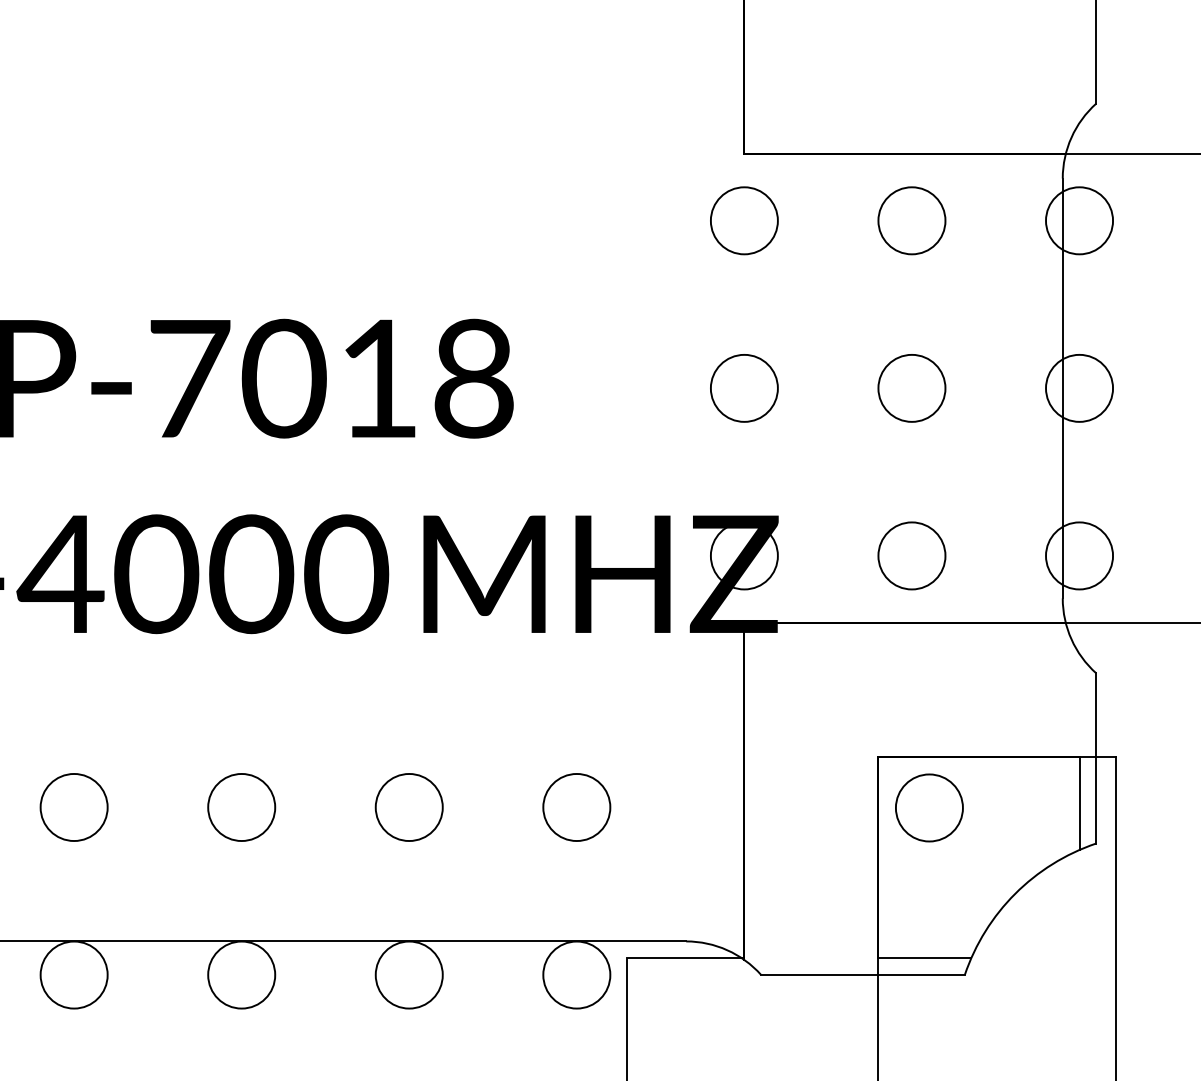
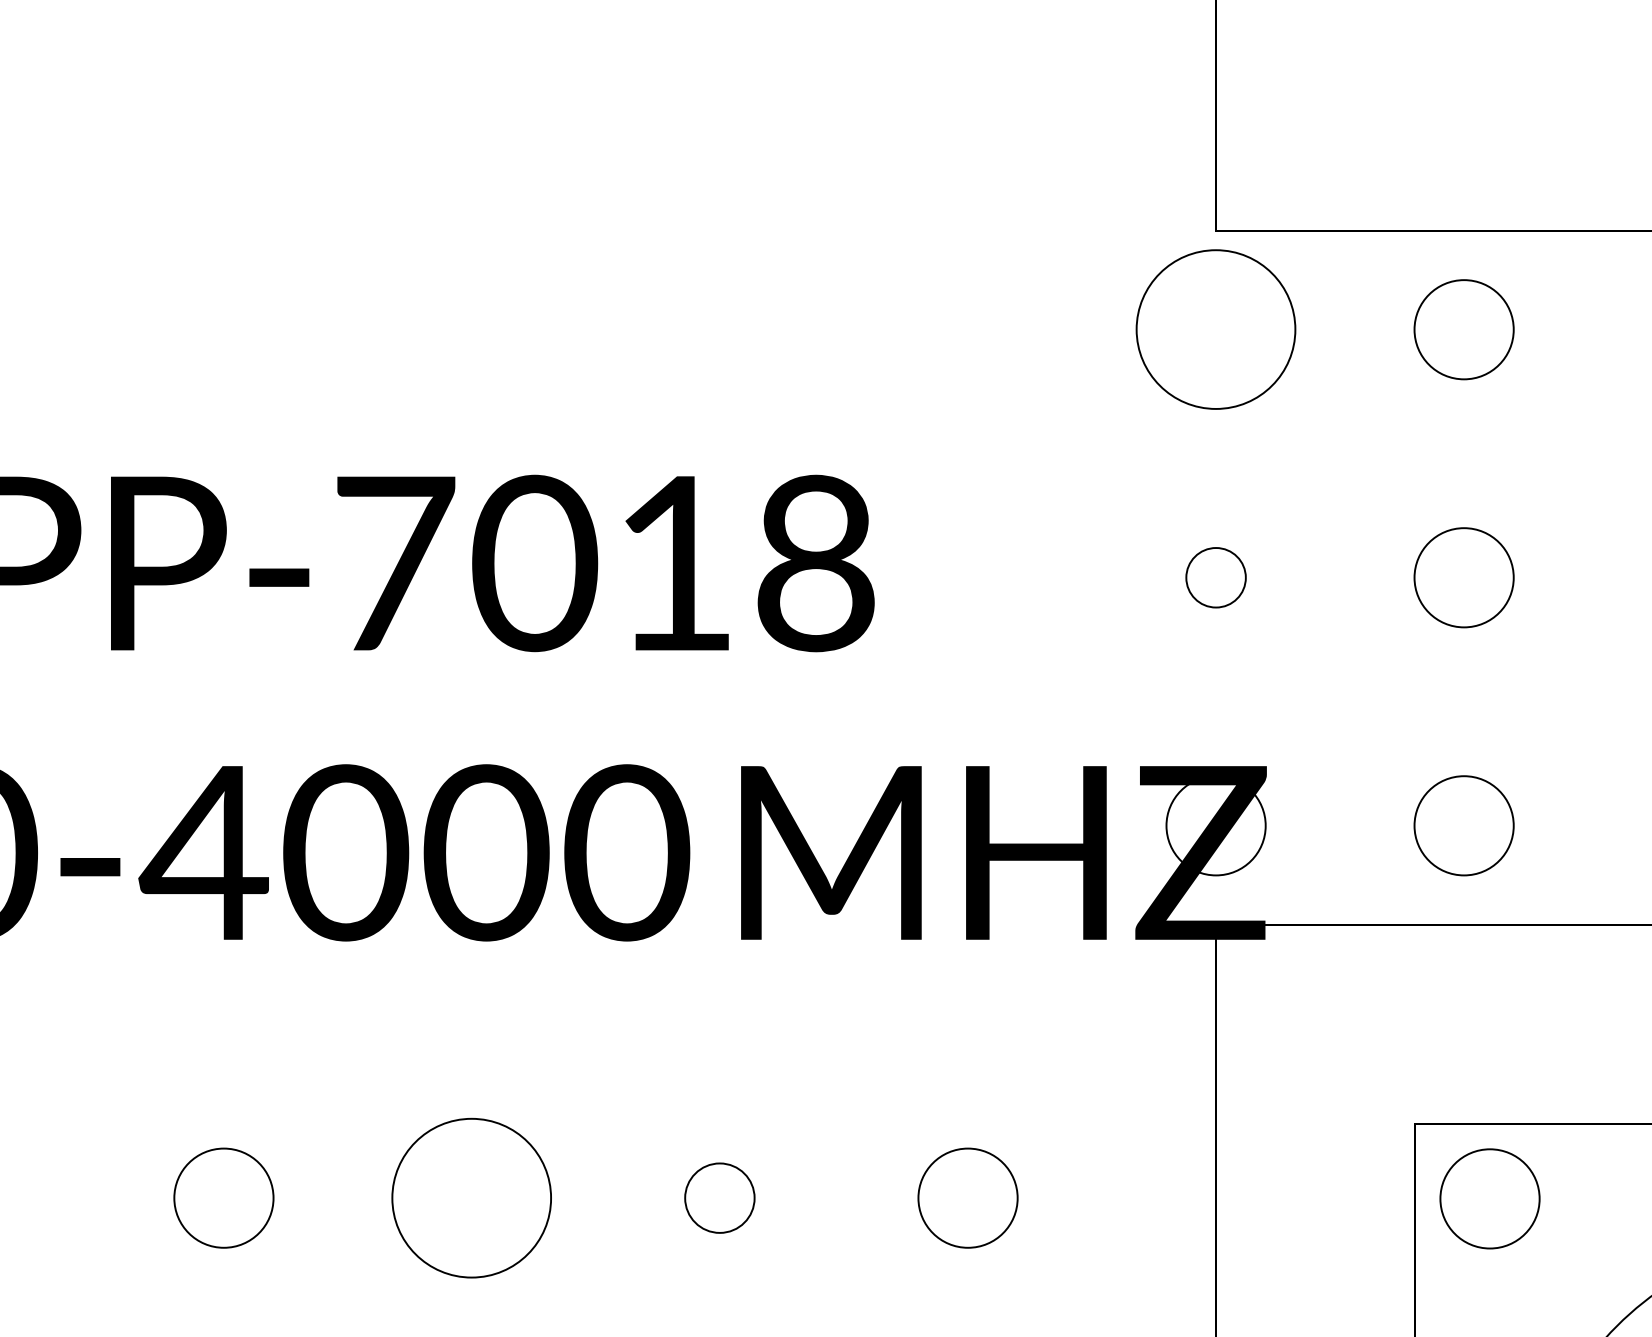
circle: (744, 220) -> (1216, 329), size x1.6
circle: (743, 387) -> (1214, 576), size x0.6
circle: (241, 807) -> (471, 1198), size x1.6
circle: (408, 807) -> (718, 1198), size x0.7

